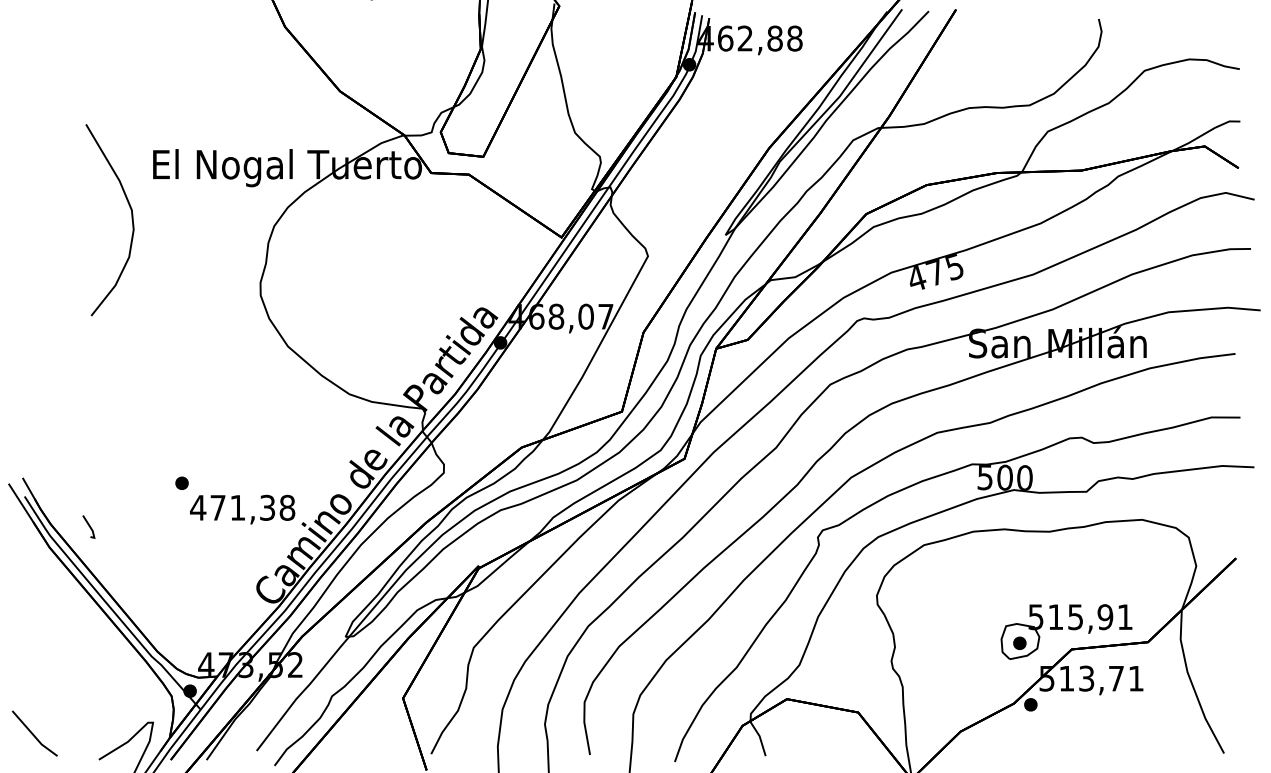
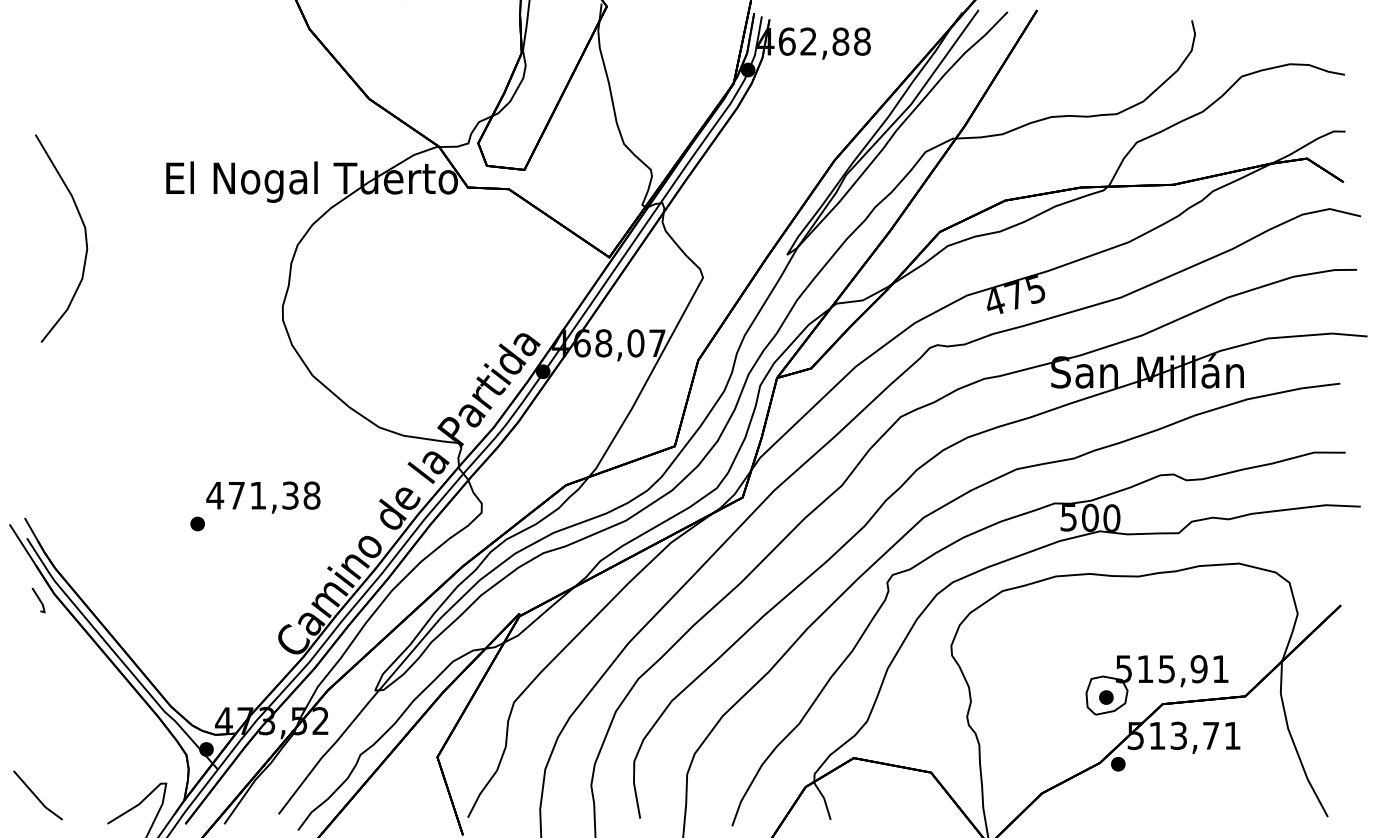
curve: (131, 215) -> (84, 233), moved
text: (242, 509) -> (263, 497), moved
line: (88, 526) -> (38, 599), moved

